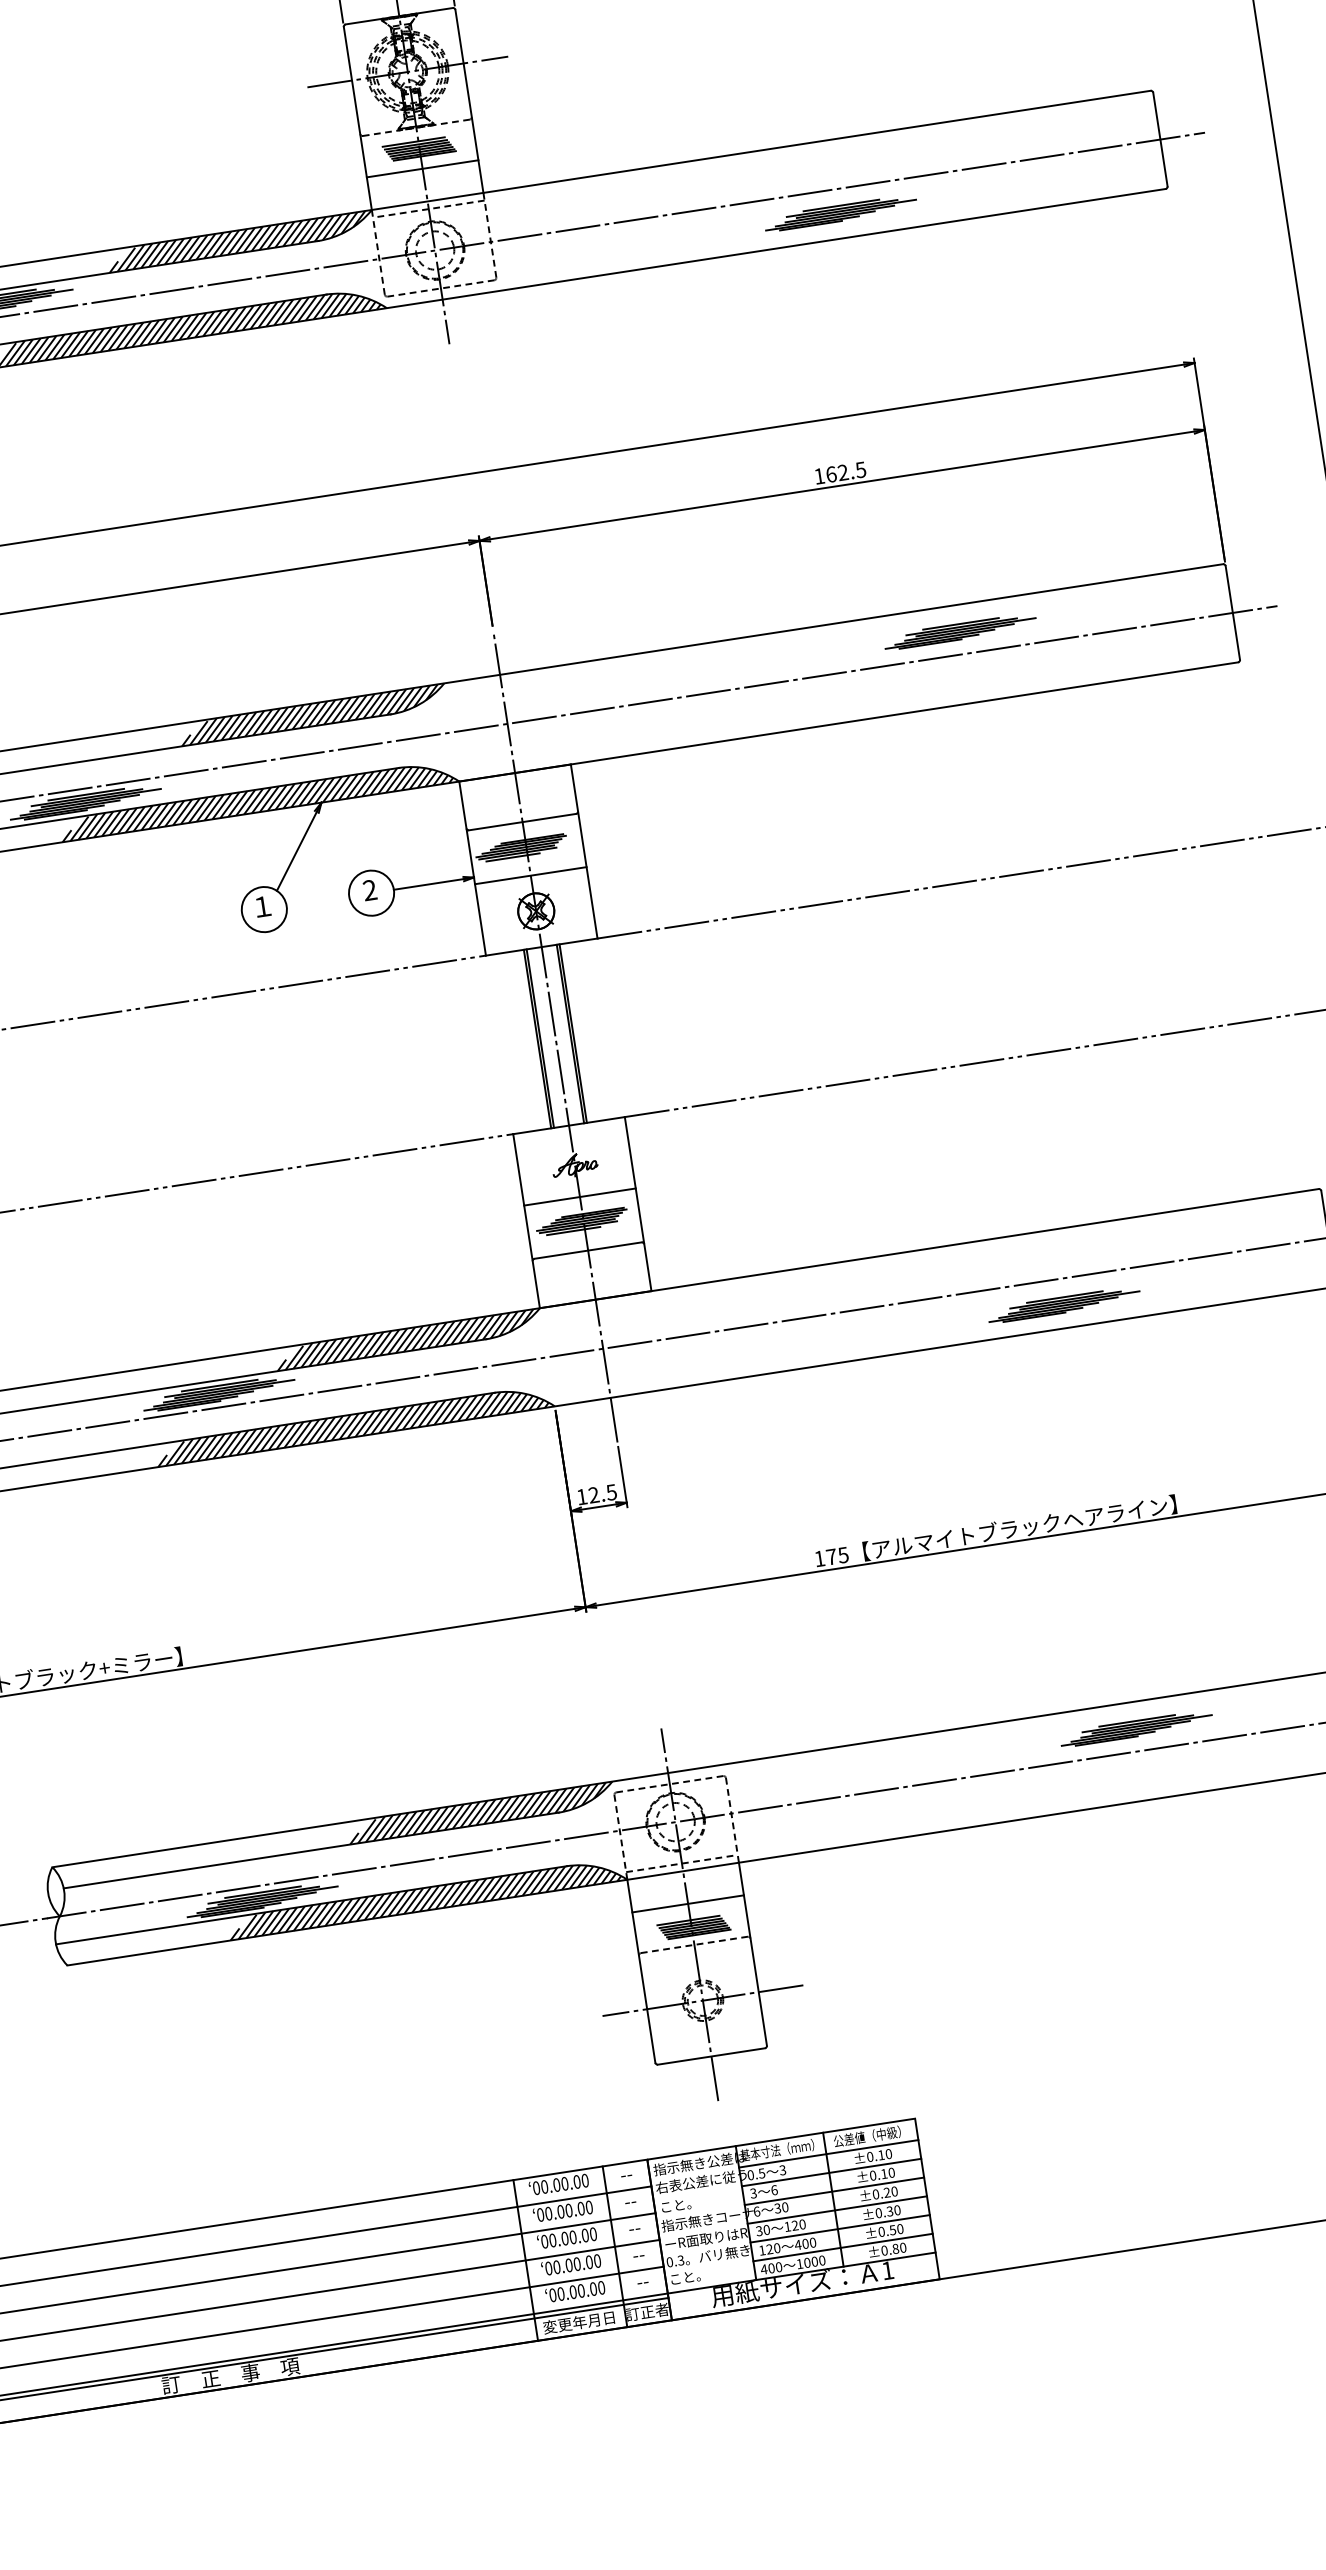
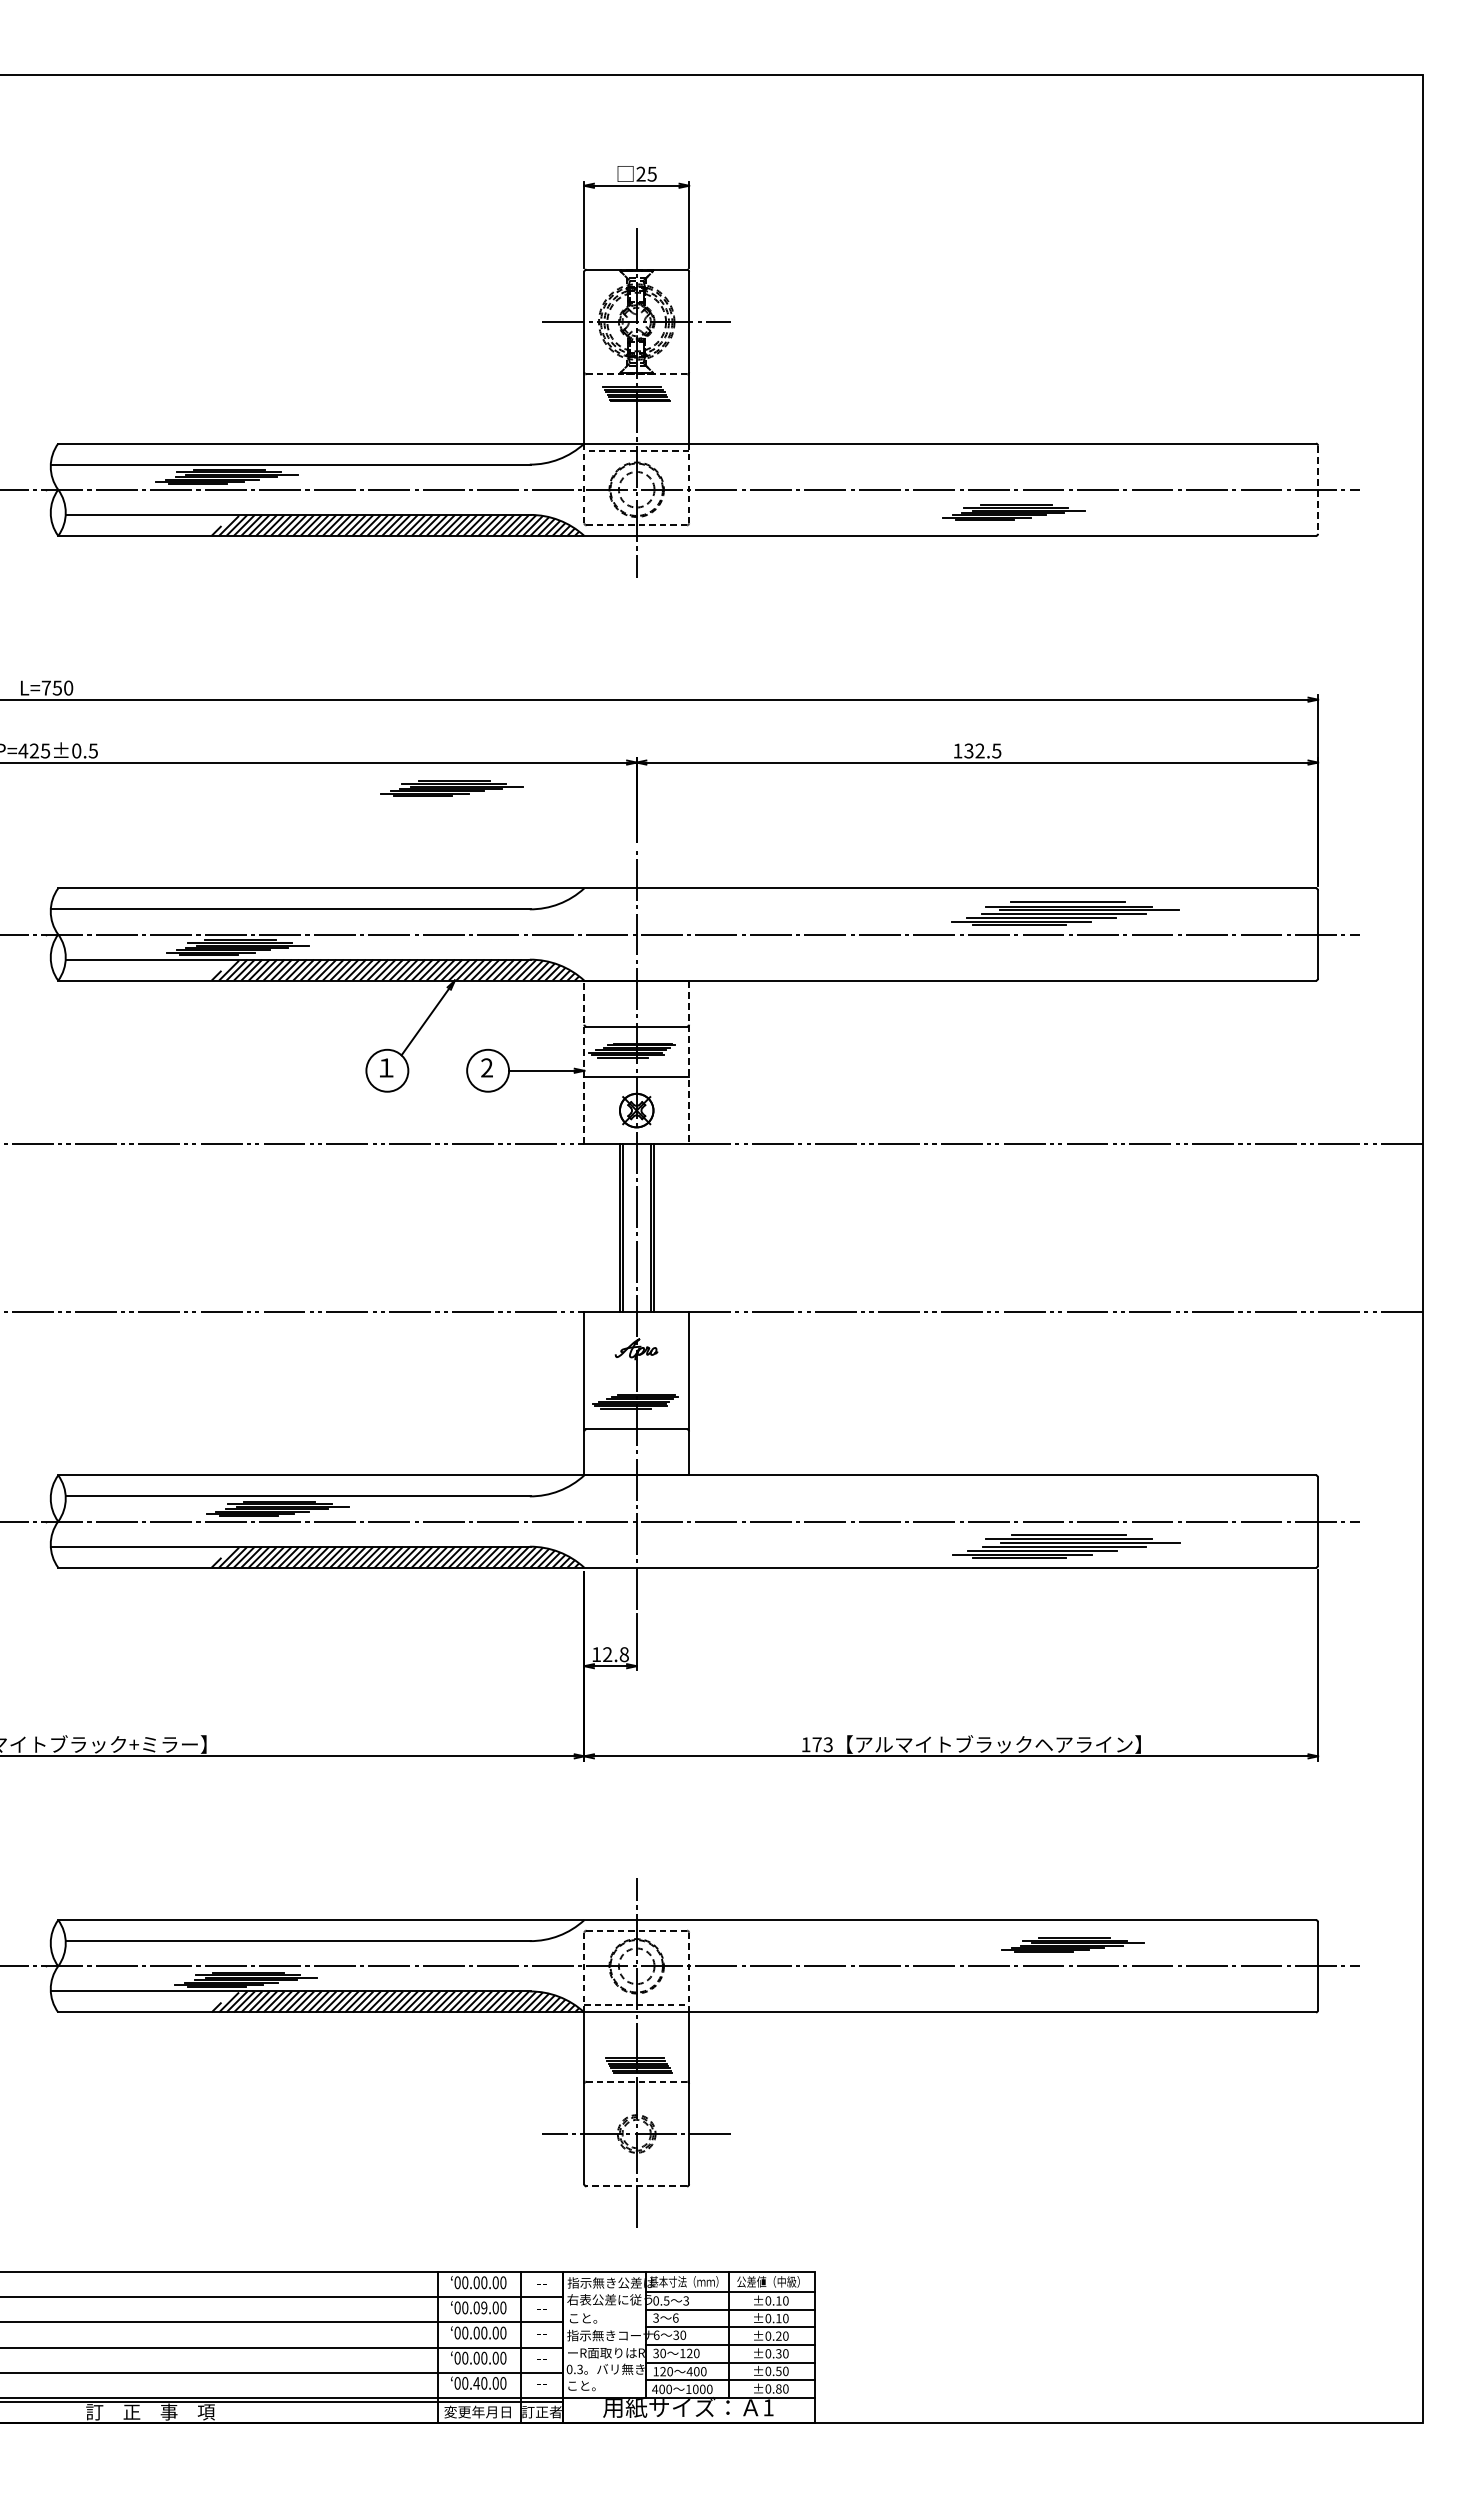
line: (1160, 140) -> (1318, 490), solid -> dashed
line: (422, 169) -> (636, 413), removed
hatch: (237, 241) -> (456, 453), removed
text: (830, 474) -> (968, 750), 162.5 -> 132.5
part: (286, 598) -> (451, 788), added
part: (959, 631) -> (1064, 913), size x1.6
hatch: (309, 714) -> (456, 898), removed
line: (584, 851) -> (689, 1062), solid -> dashed
line: (472, 868) -> (584, 1062), solid -> dashed
line: (579, 1196) -> (636, 1378), removed
part: (1063, 1304) -> (1065, 1545), size x1.6
hatch: (405, 1339) -> (456, 1485), removed
text: (610, 1492) -> (623, 1654), 12.5 -> 12.8
text: (843, 1554) -> (828, 1744), 175 -> 173
hatch: (477, 1813) -> (456, 1930), removed
line: (687, 1904) -> (636, 2043), removed
line: (711, 2056) -> (636, 2186), solid -> dashed
text: (569, 2210) -> (484, 2307), 00.00.00 -> 00.09.00
text: (573, 2292) -> (476, 2383), 00.00.00 -> 00.40.00

